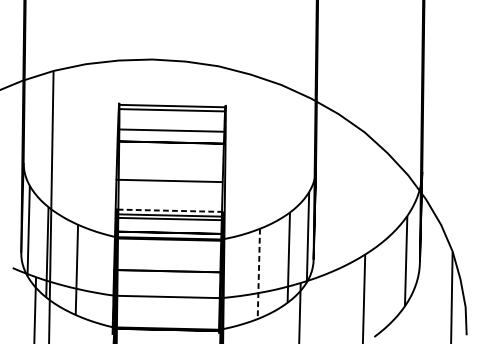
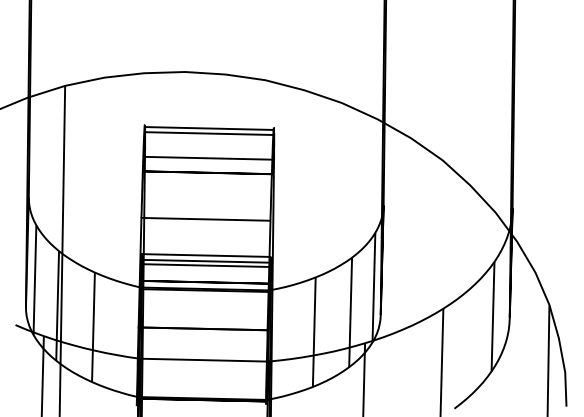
line: (169, 210) -> (205, 255), dashed -> solid
line: (259, 274) -> (314, 332), dashed -> solid

